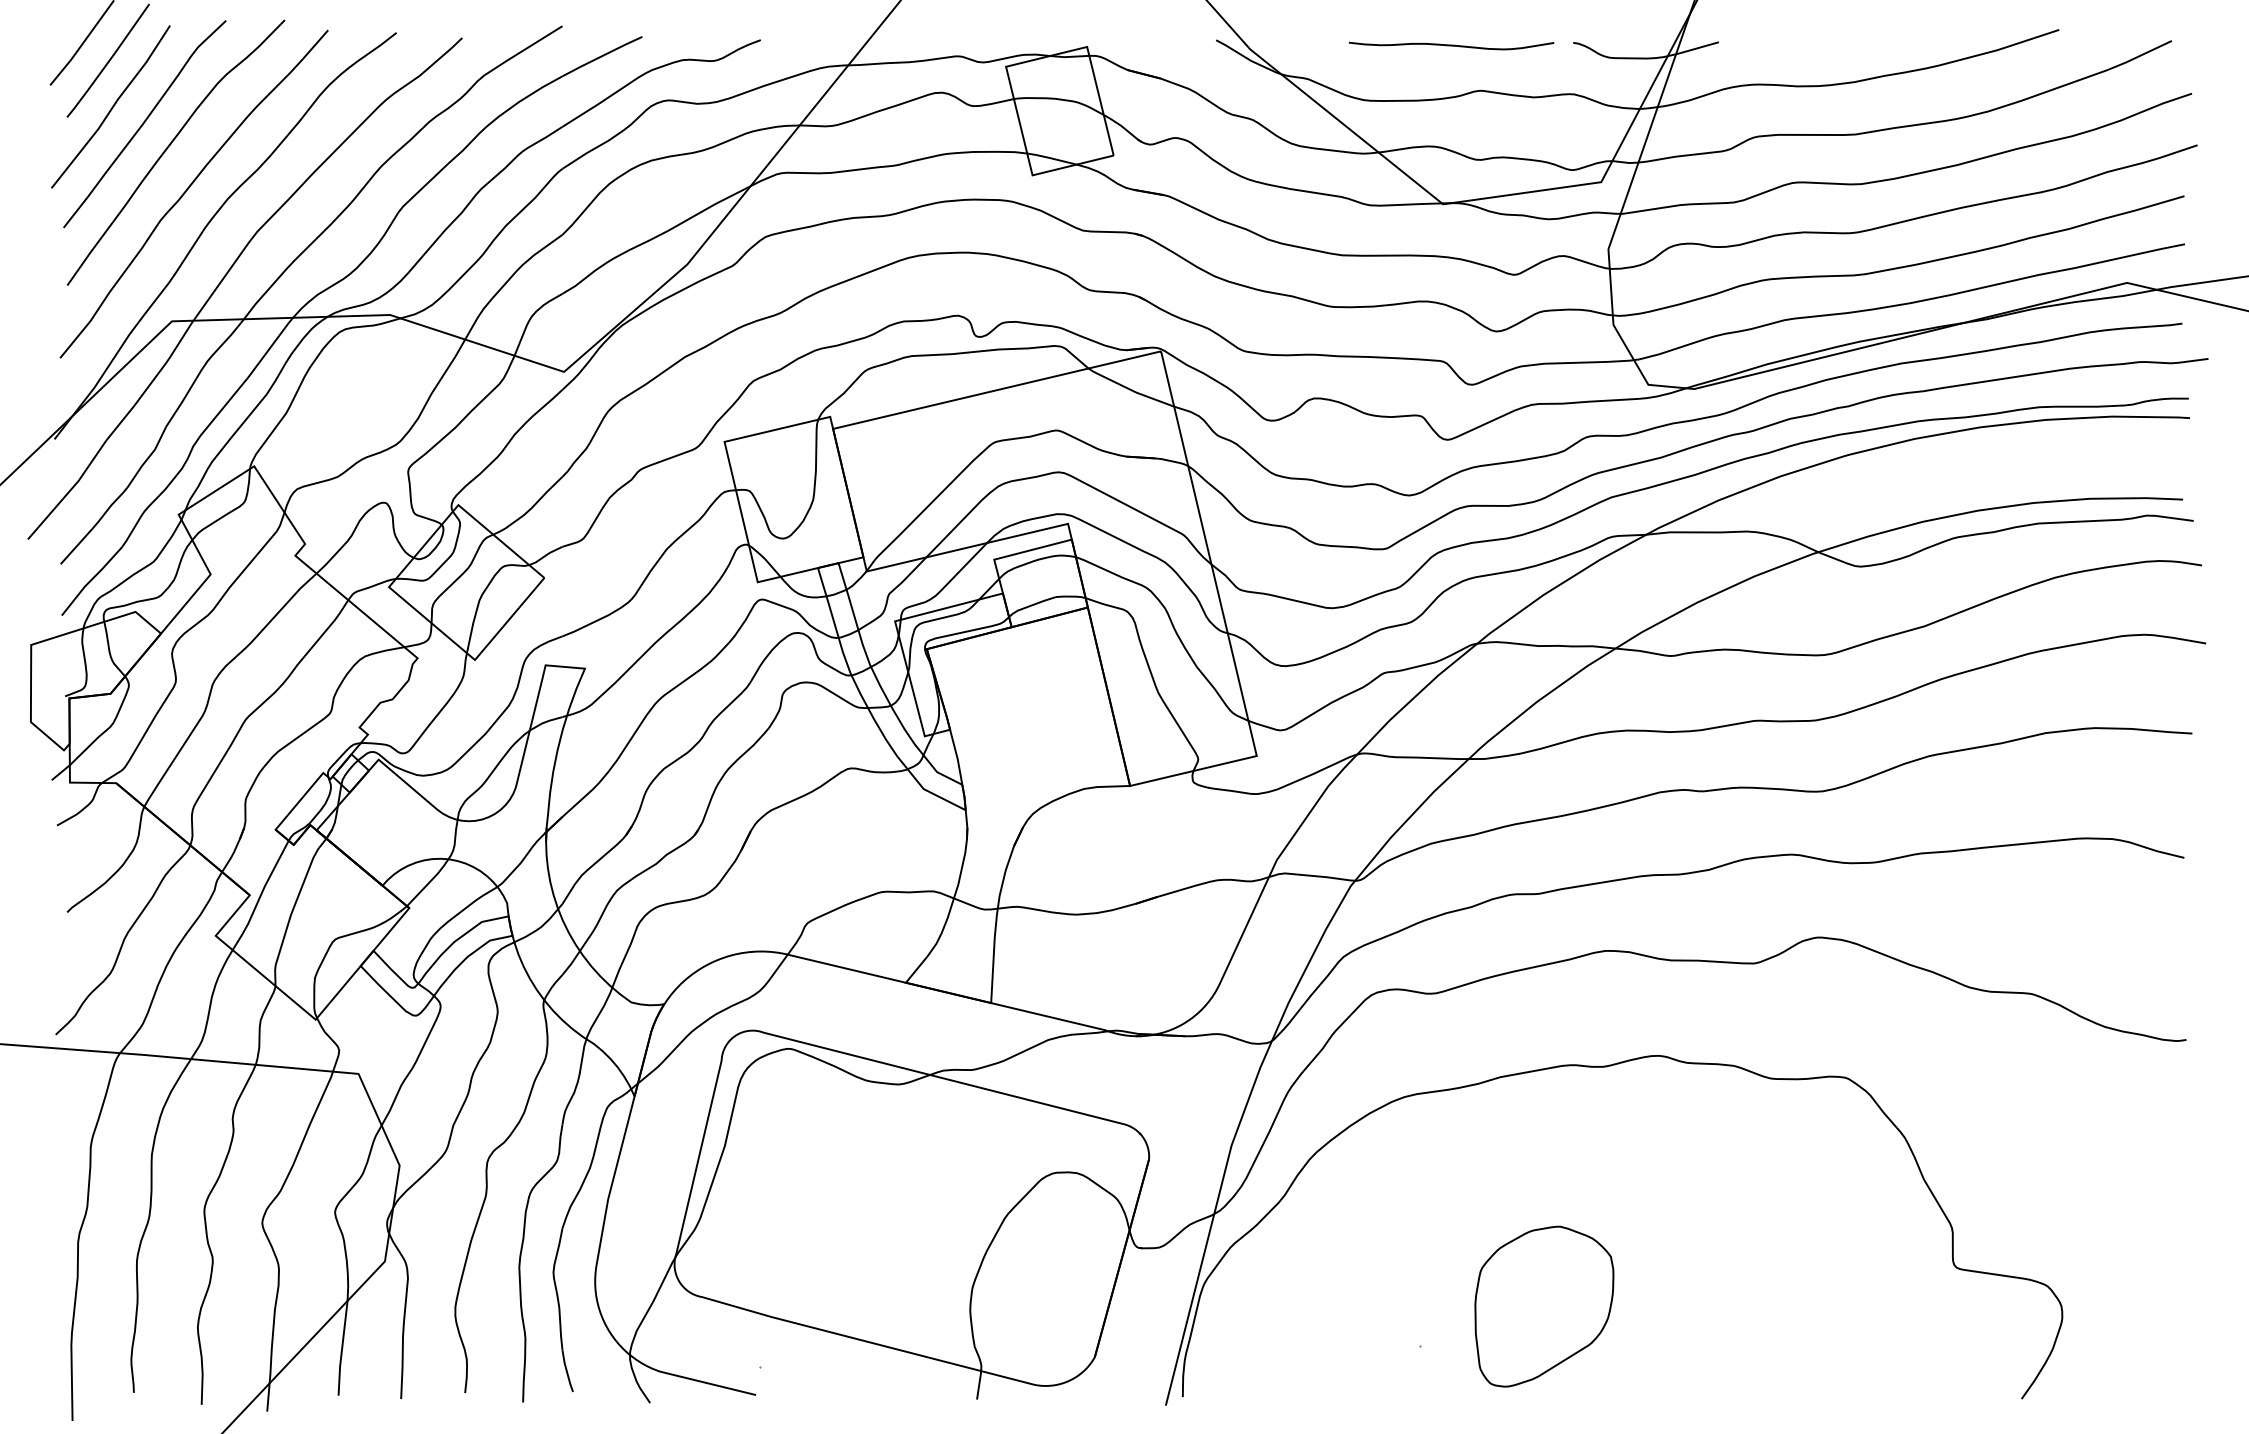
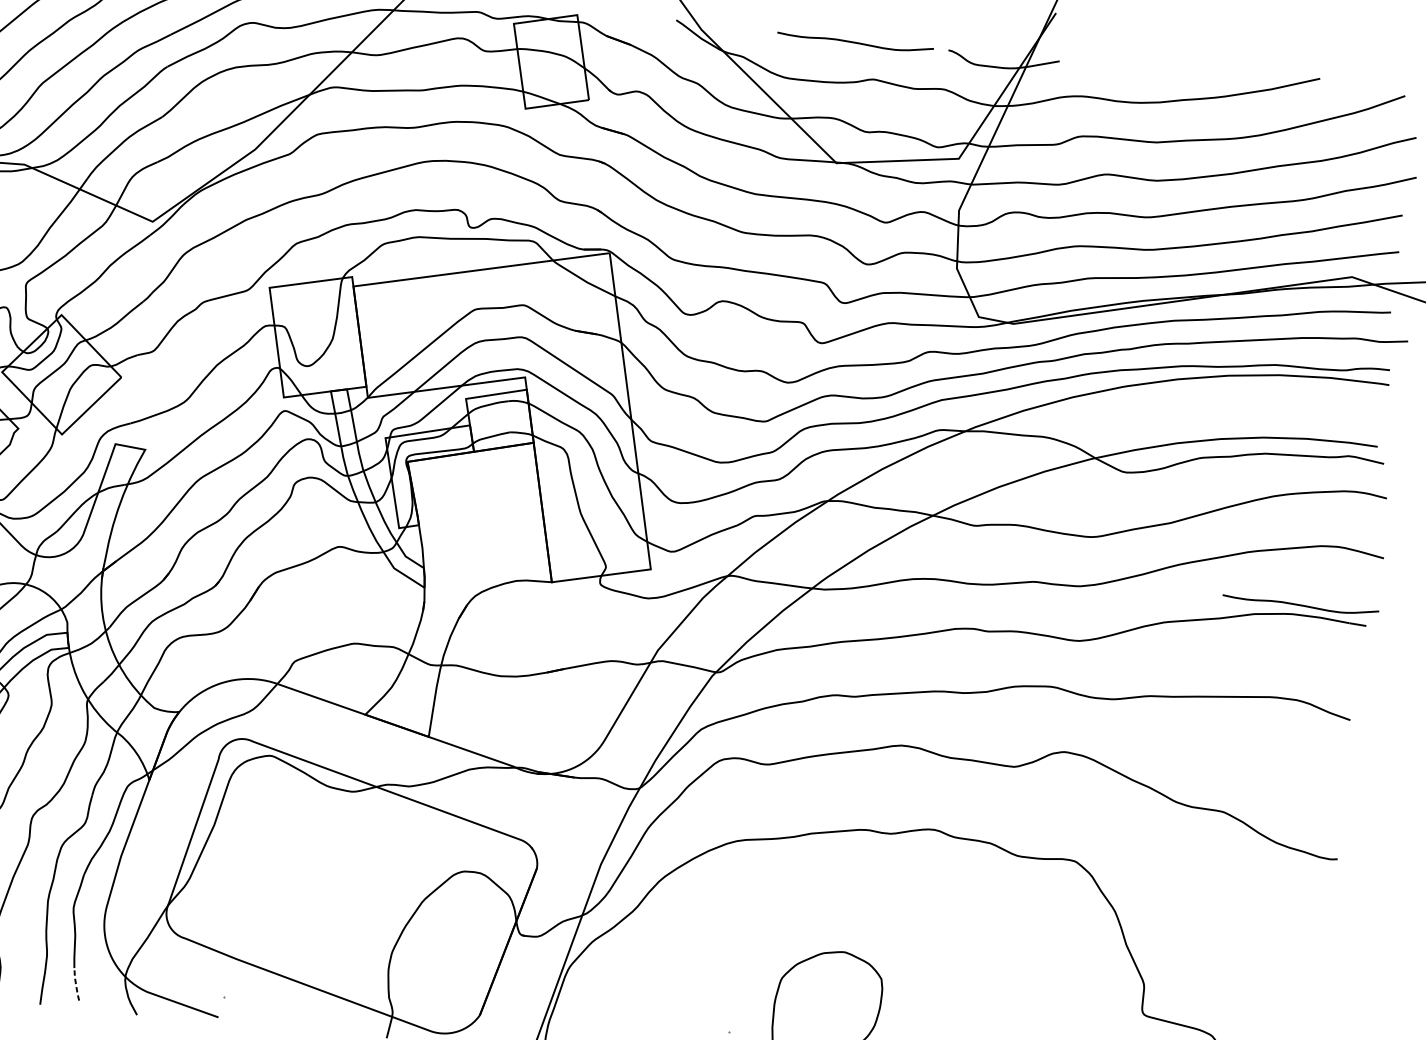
curve: (2104, 715) -> (1300, 605), added
line: (566, 1370) -> (75, 983), solid -> dashed

